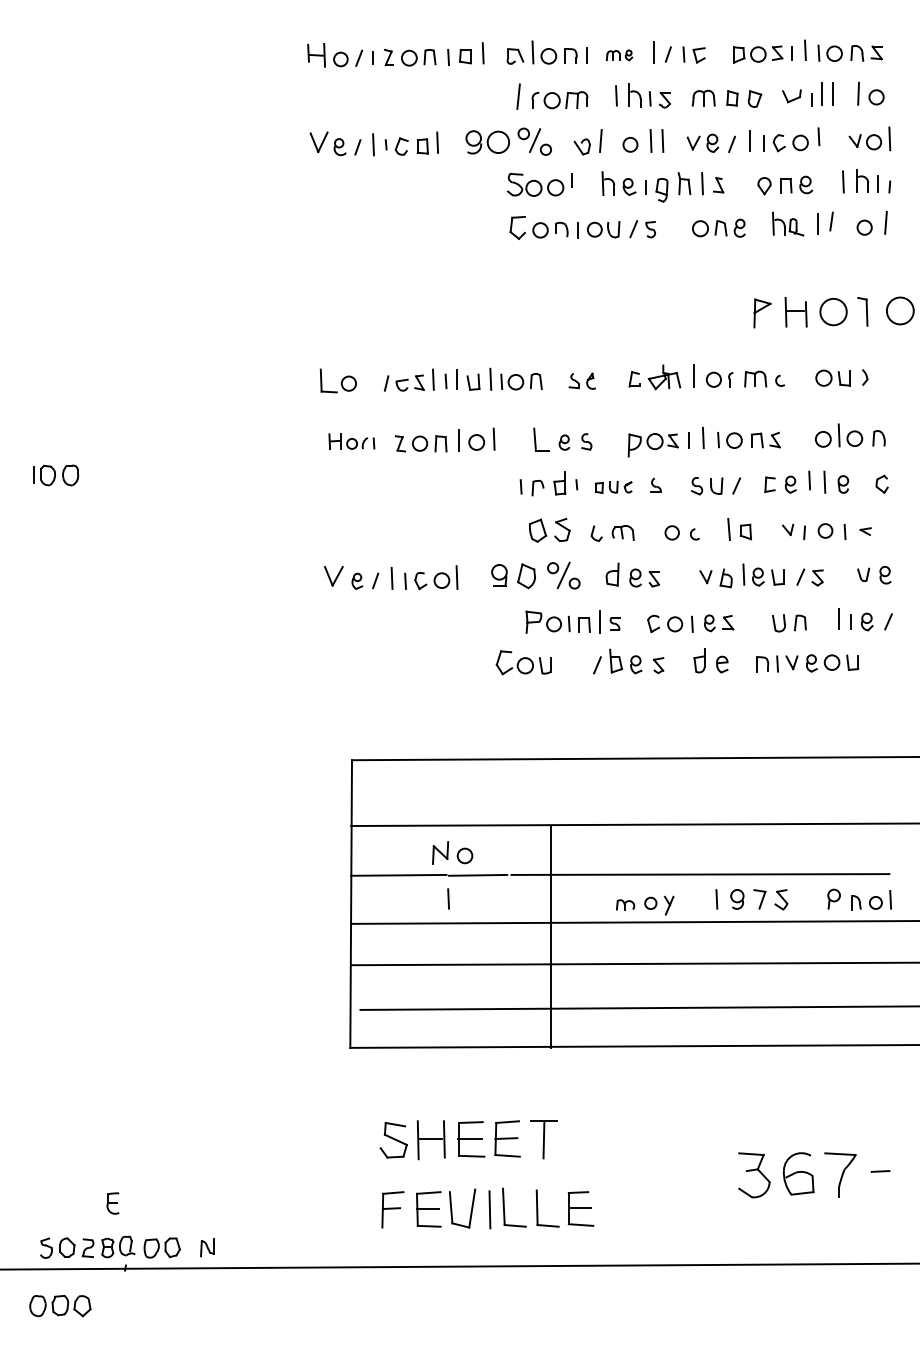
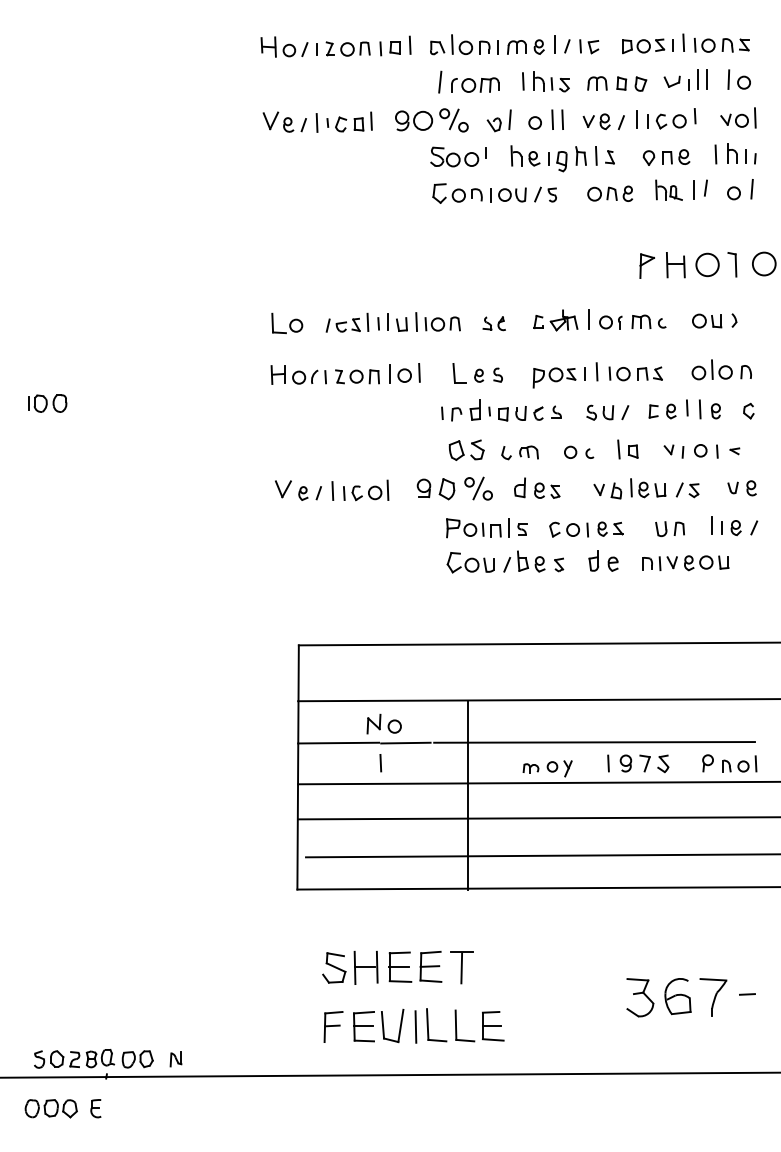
part: (619, 54) -> (525, 46), size x1.67
part: (351, 441) -> (298, 374), size x1.43
part: (613, 487) -> (520, 413), size x1.43
part: (523, 662) -> (470, 562), moved
part: (112, 1203) -> (95, 1108), moved

